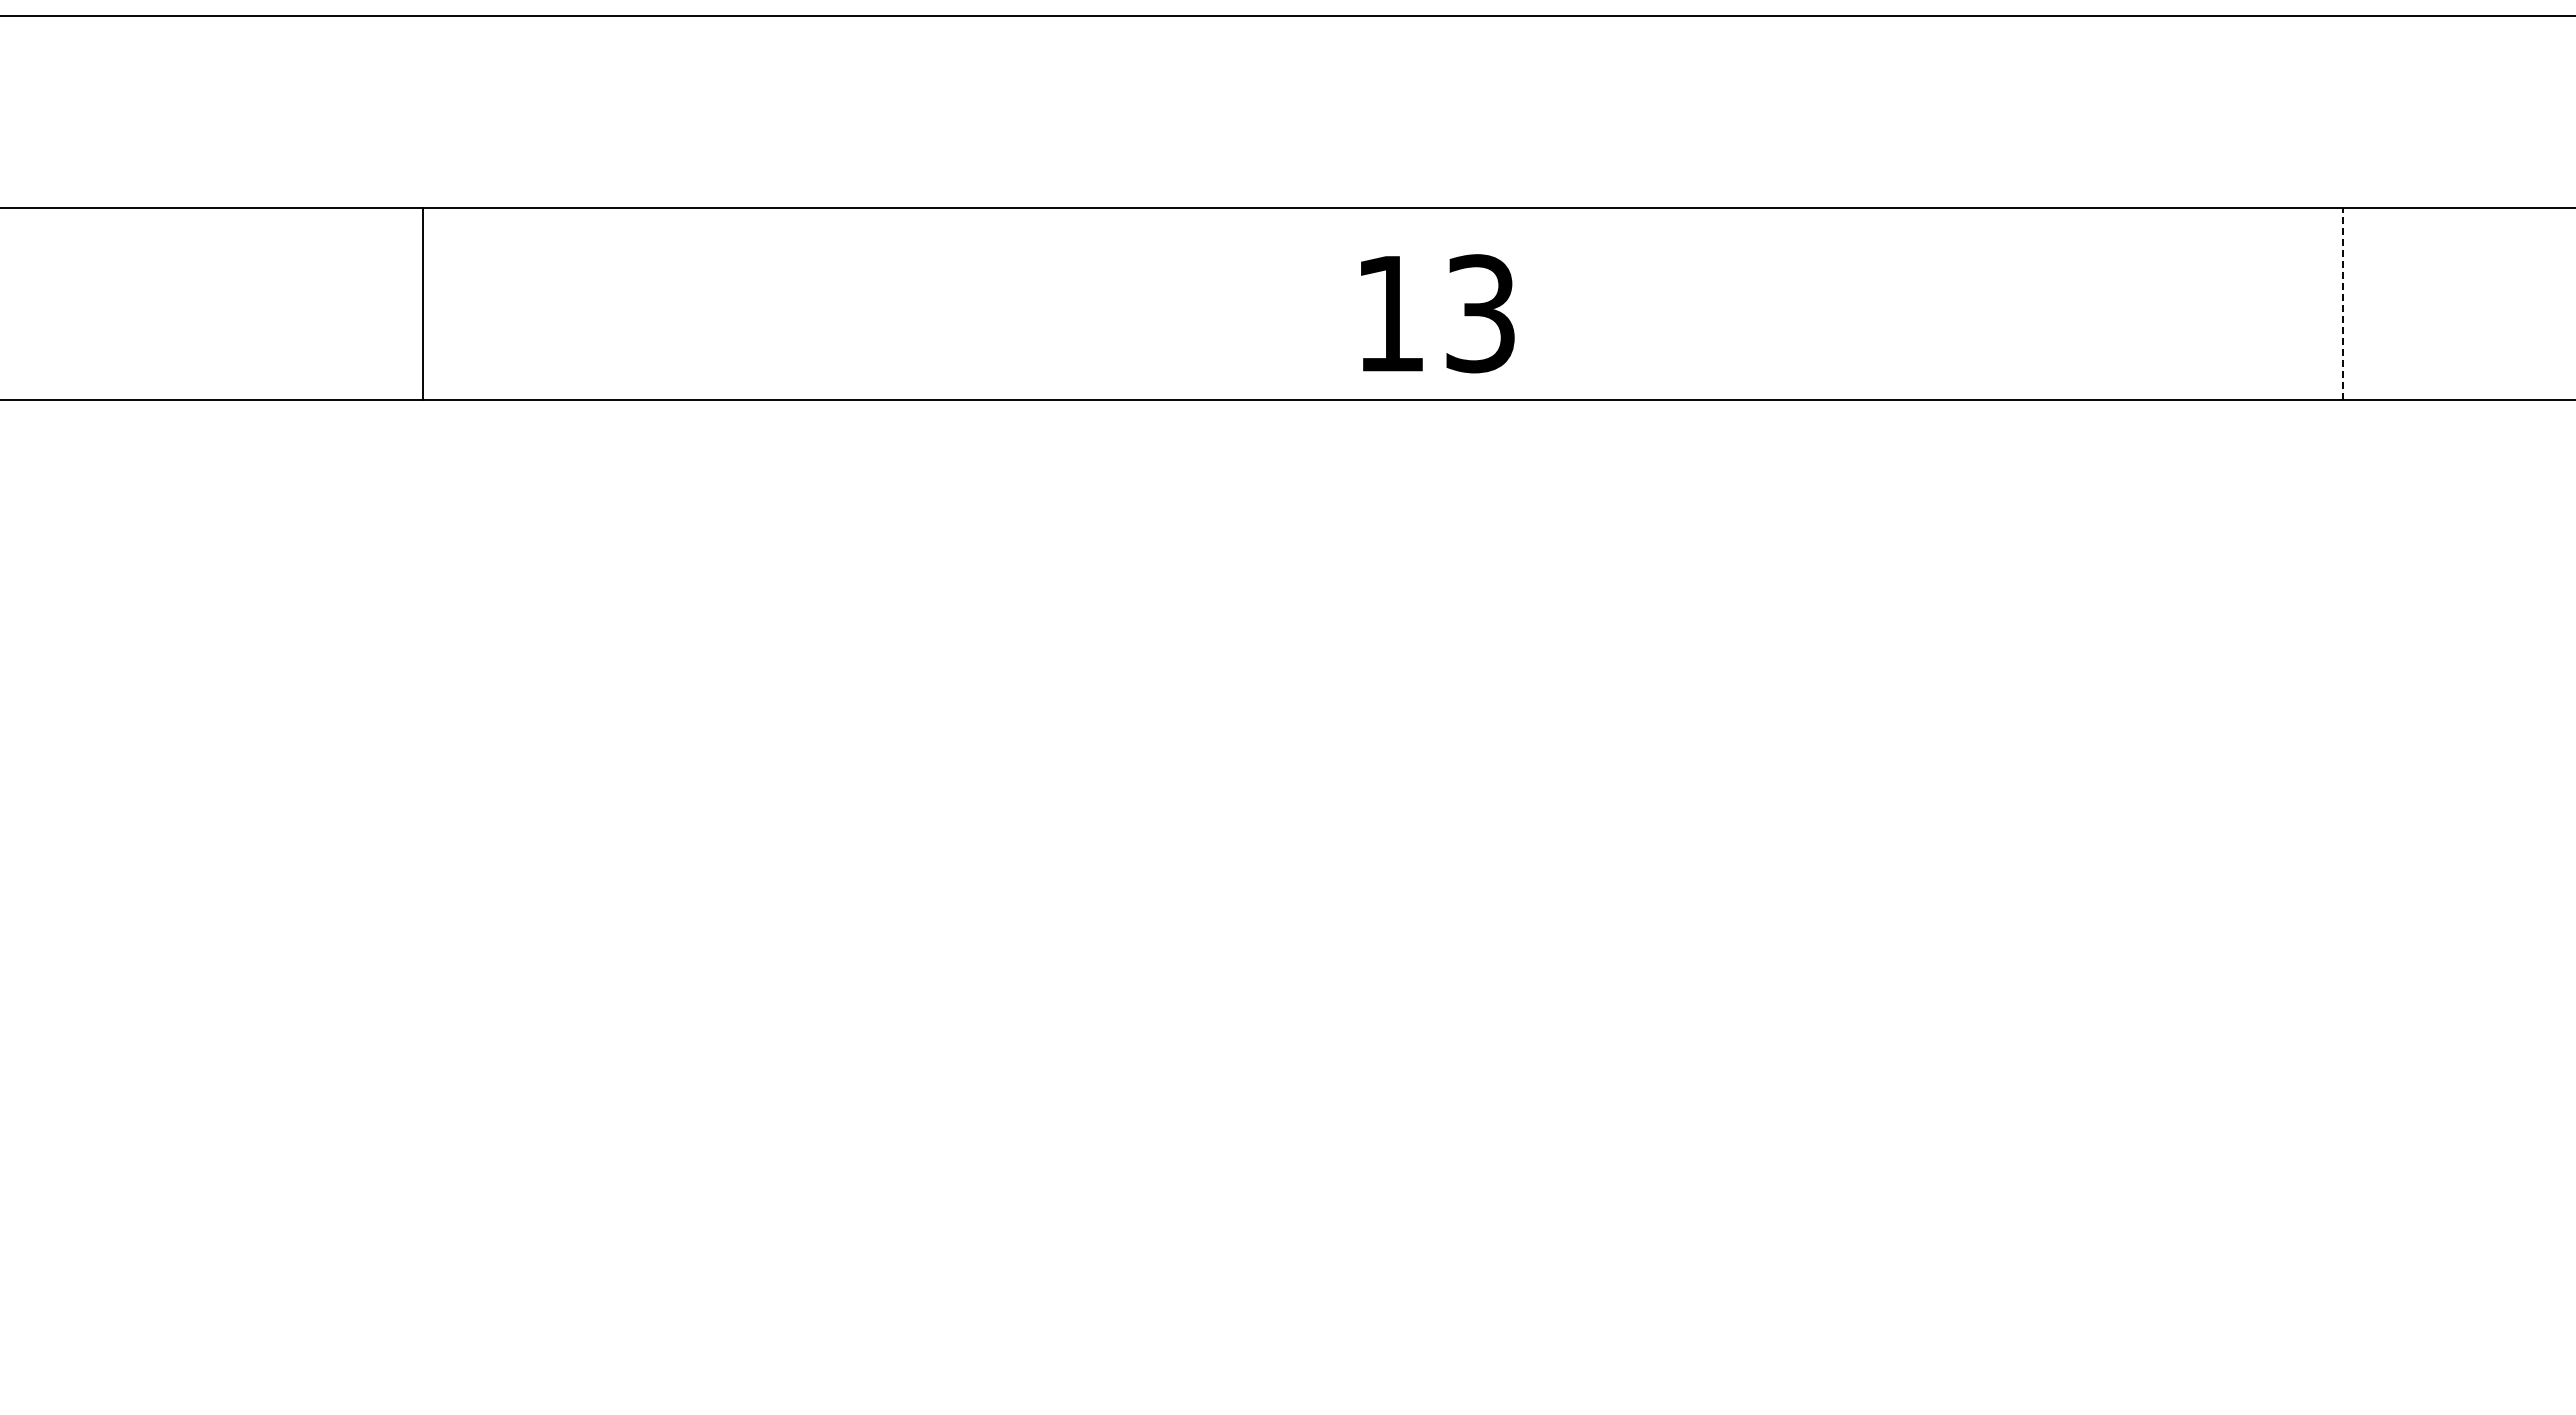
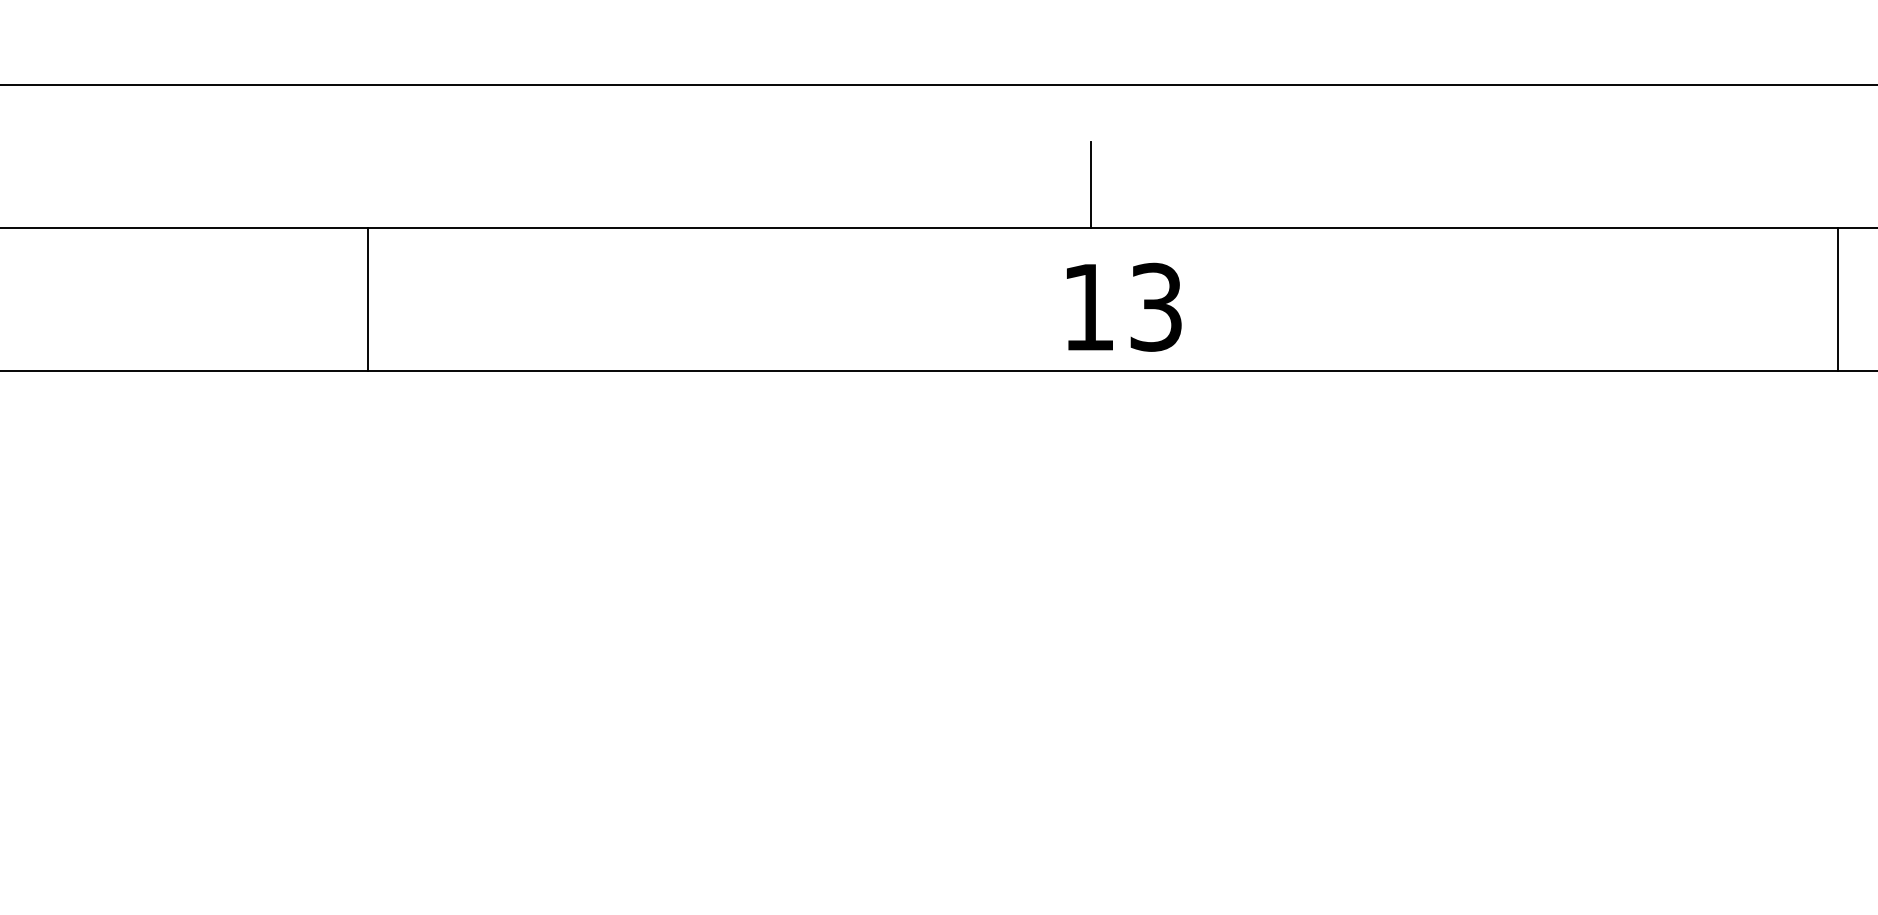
line: (1343, 149) -> (1091, 184), added
line: (423, 303) -> (367, 299), moved
line: (2342, 303) -> (1837, 299), dashed -> solid
text: (1437, 313) -> (1123, 307), moved

